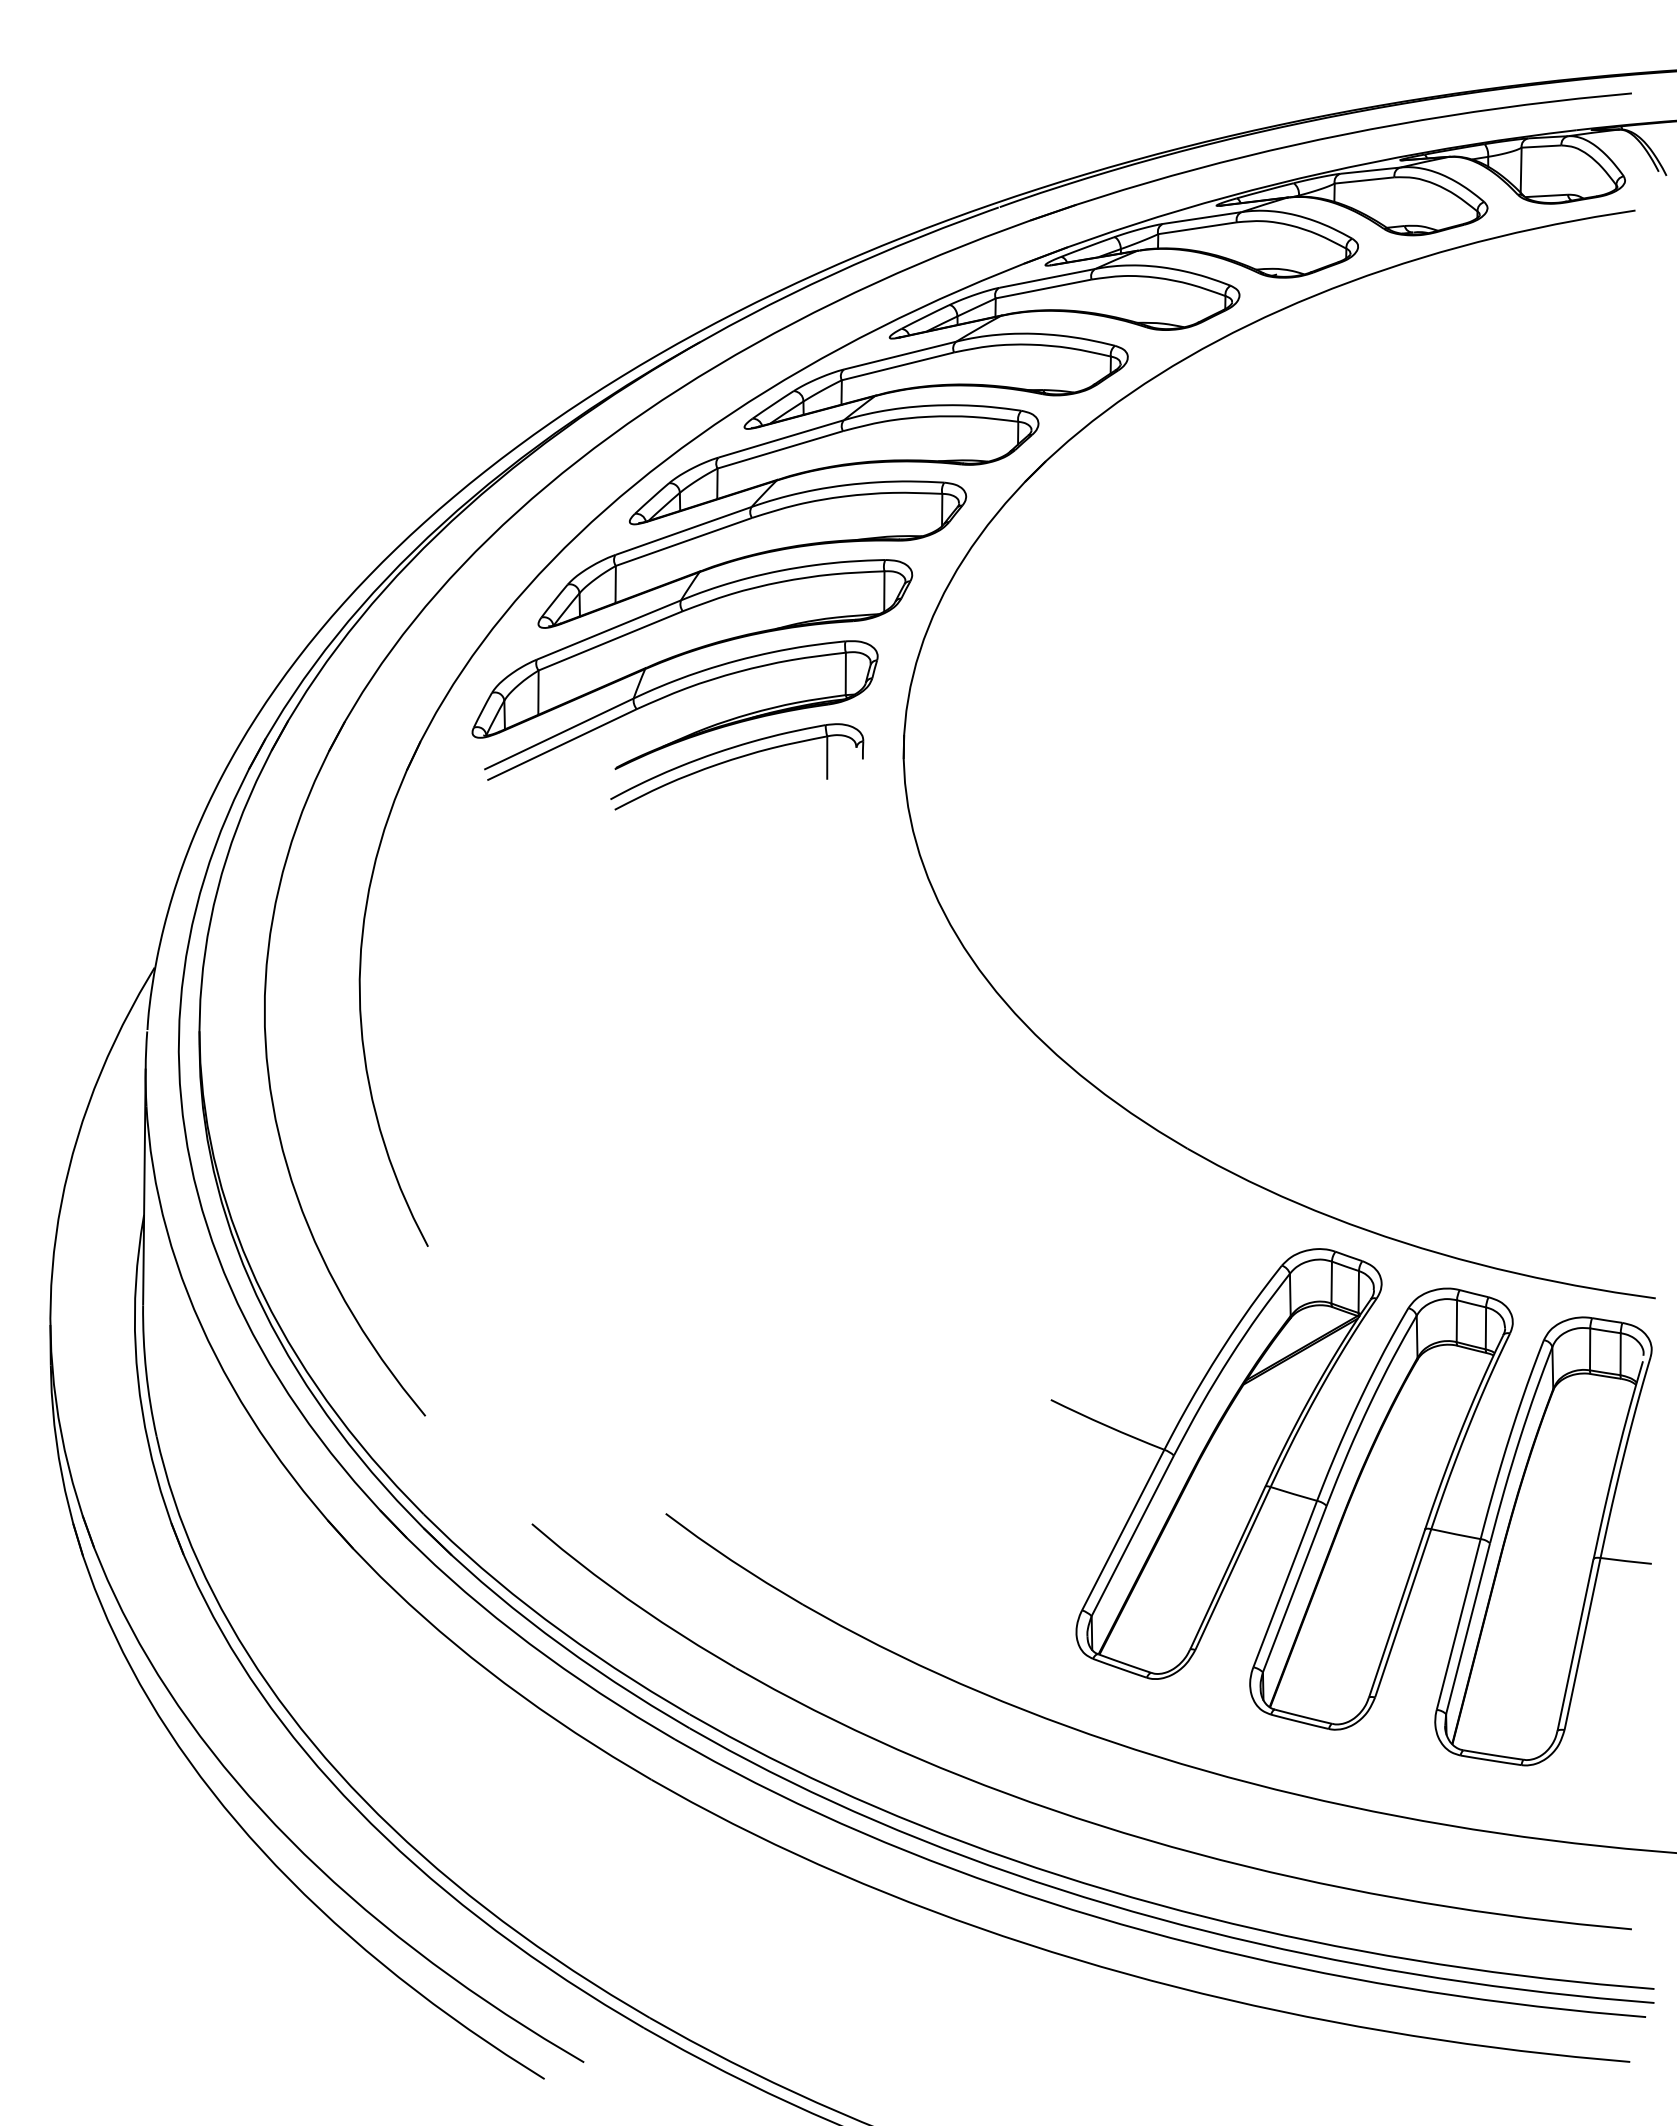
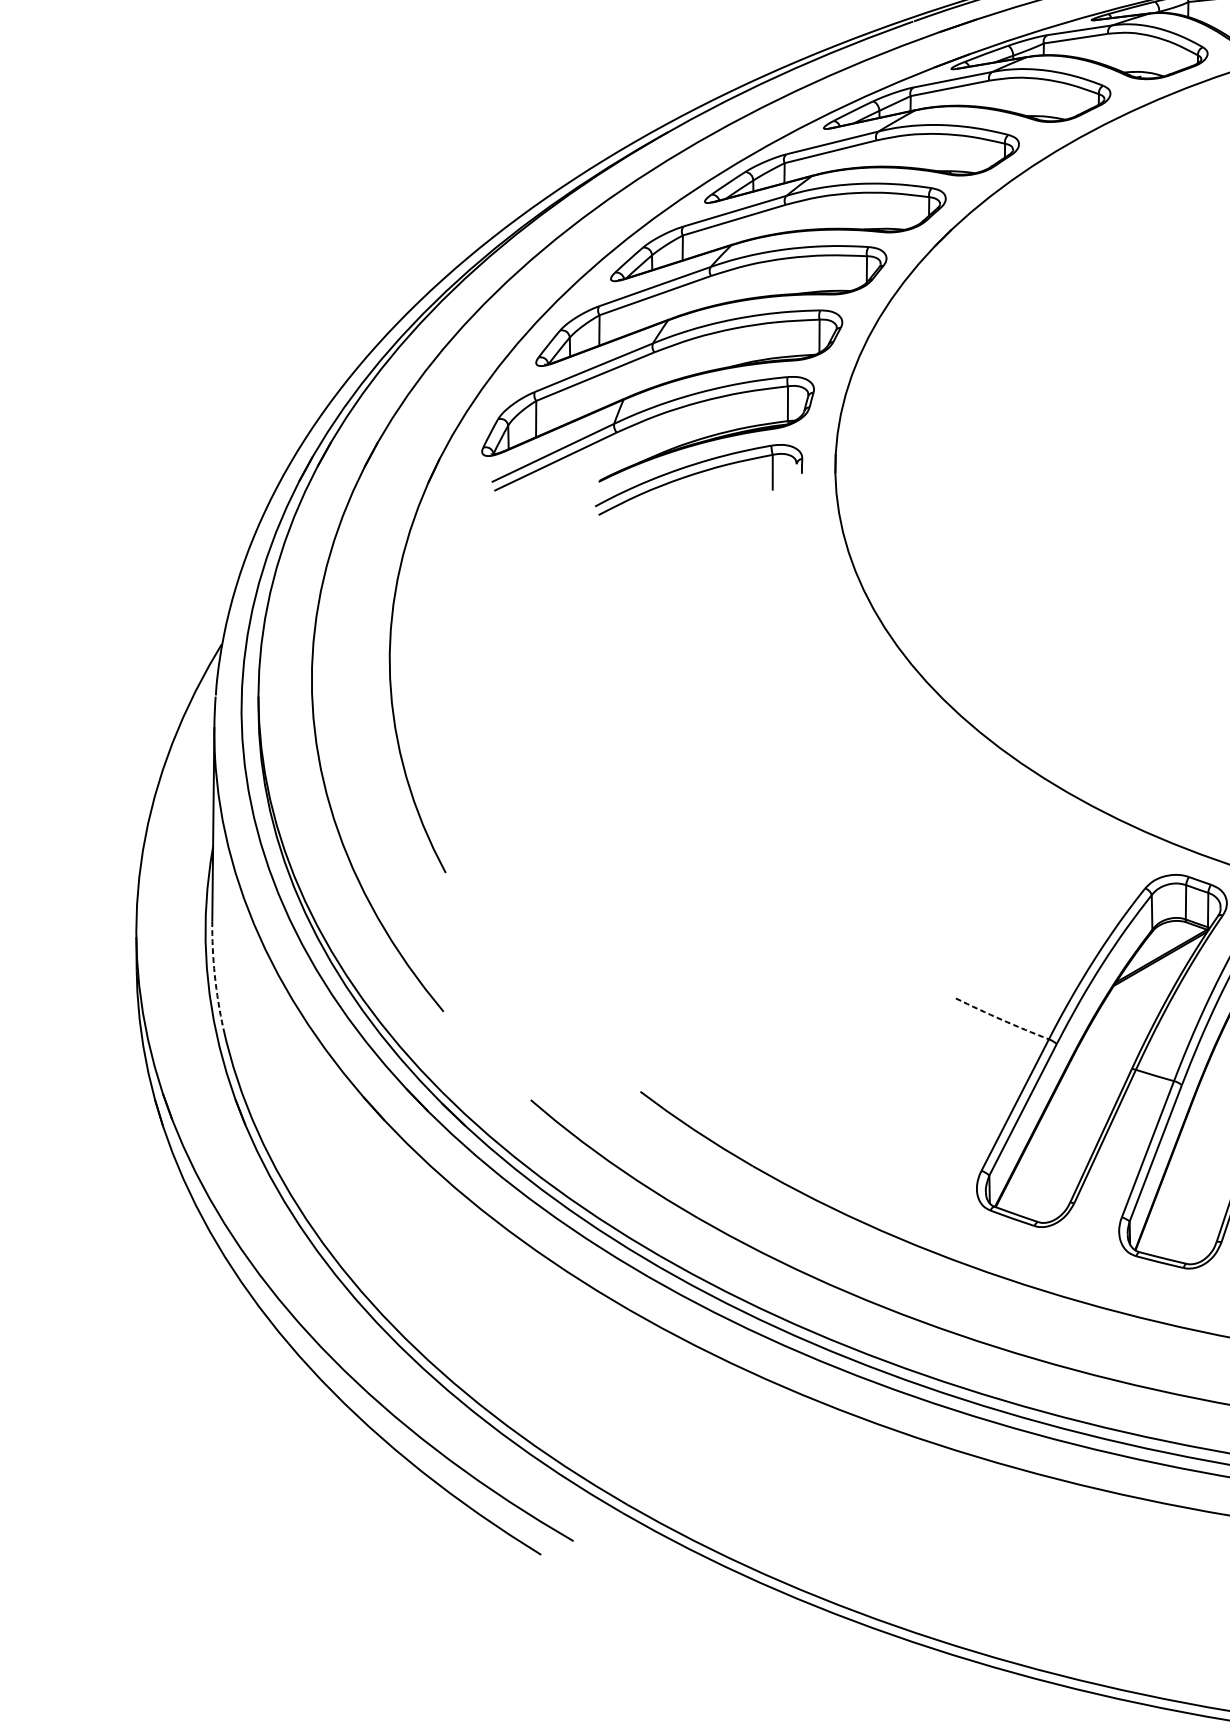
arc: (146, 1371) -> (215, 975), solid -> dashed
arc: (1107, 1426) -> (1002, 1020), solid -> dashed

